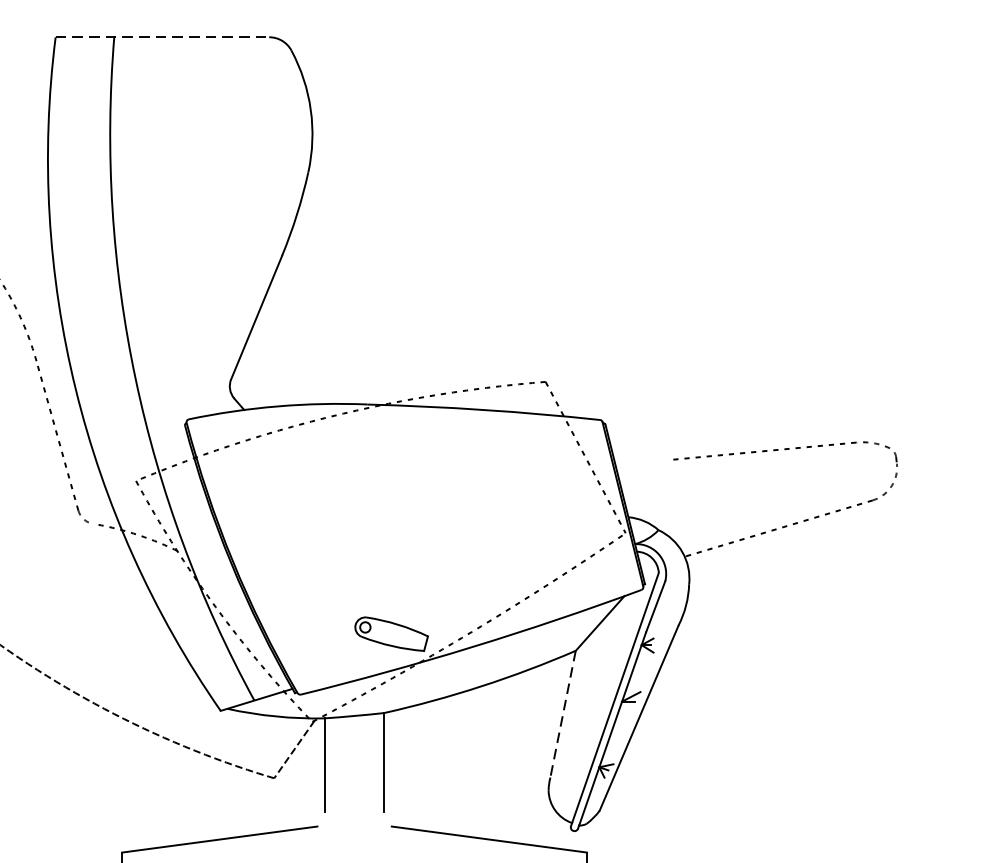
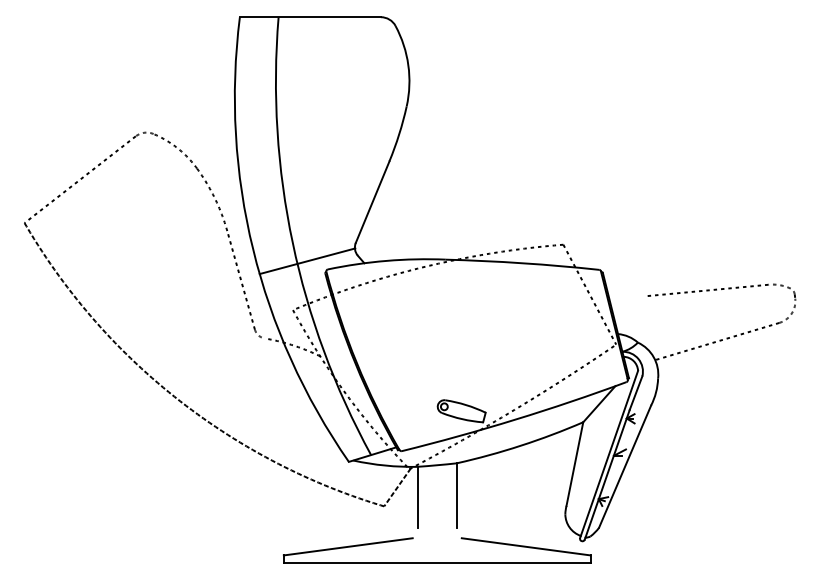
line: (162, 37) -> (310, 17), dashed -> solid
line: (158, 407) -> (307, 261), added
line: (562, 714) -> (574, 464), dashed -> solid

